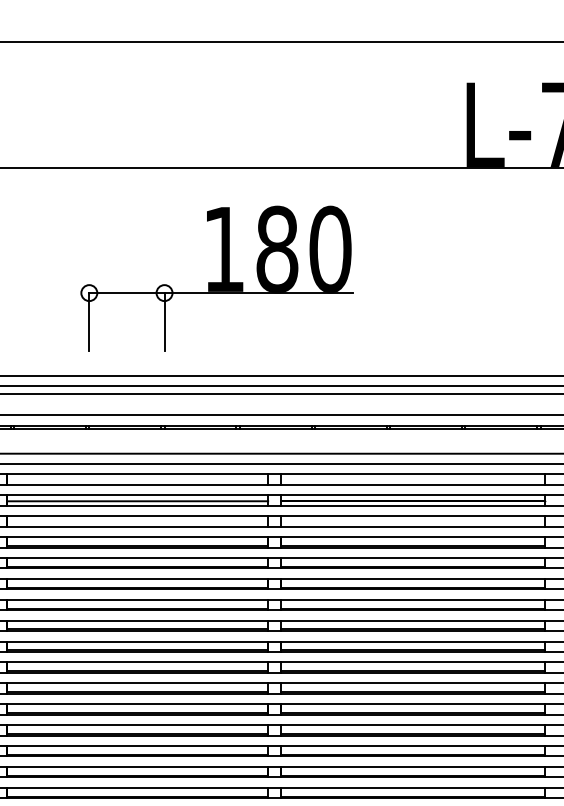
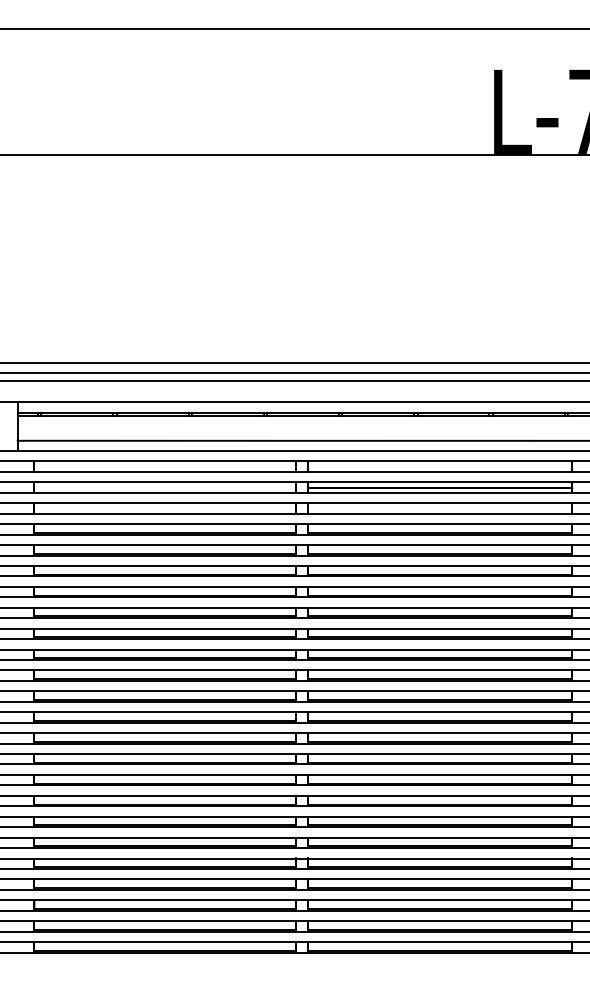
part: (216, 278) -> (243, 265), removed
line: (137, 501) -> (164, 488), removed

